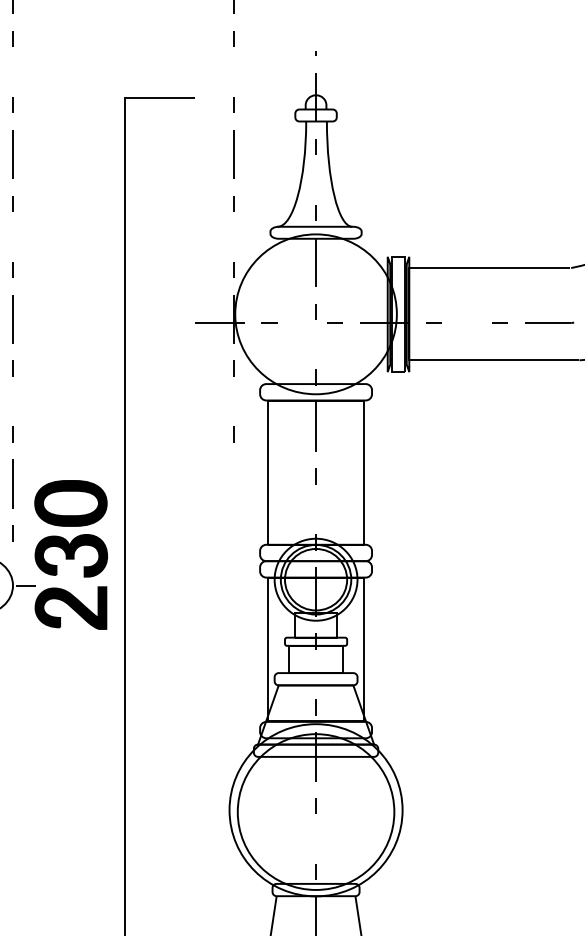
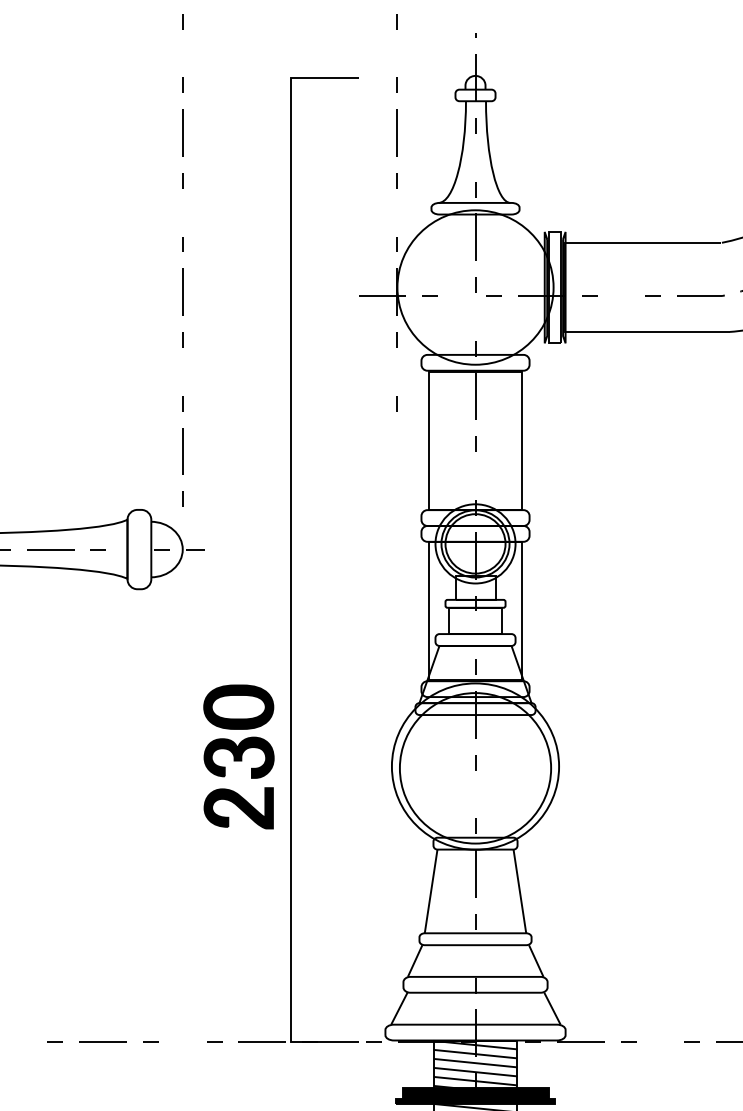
part: (70, 554) -> (238, 756), moved

